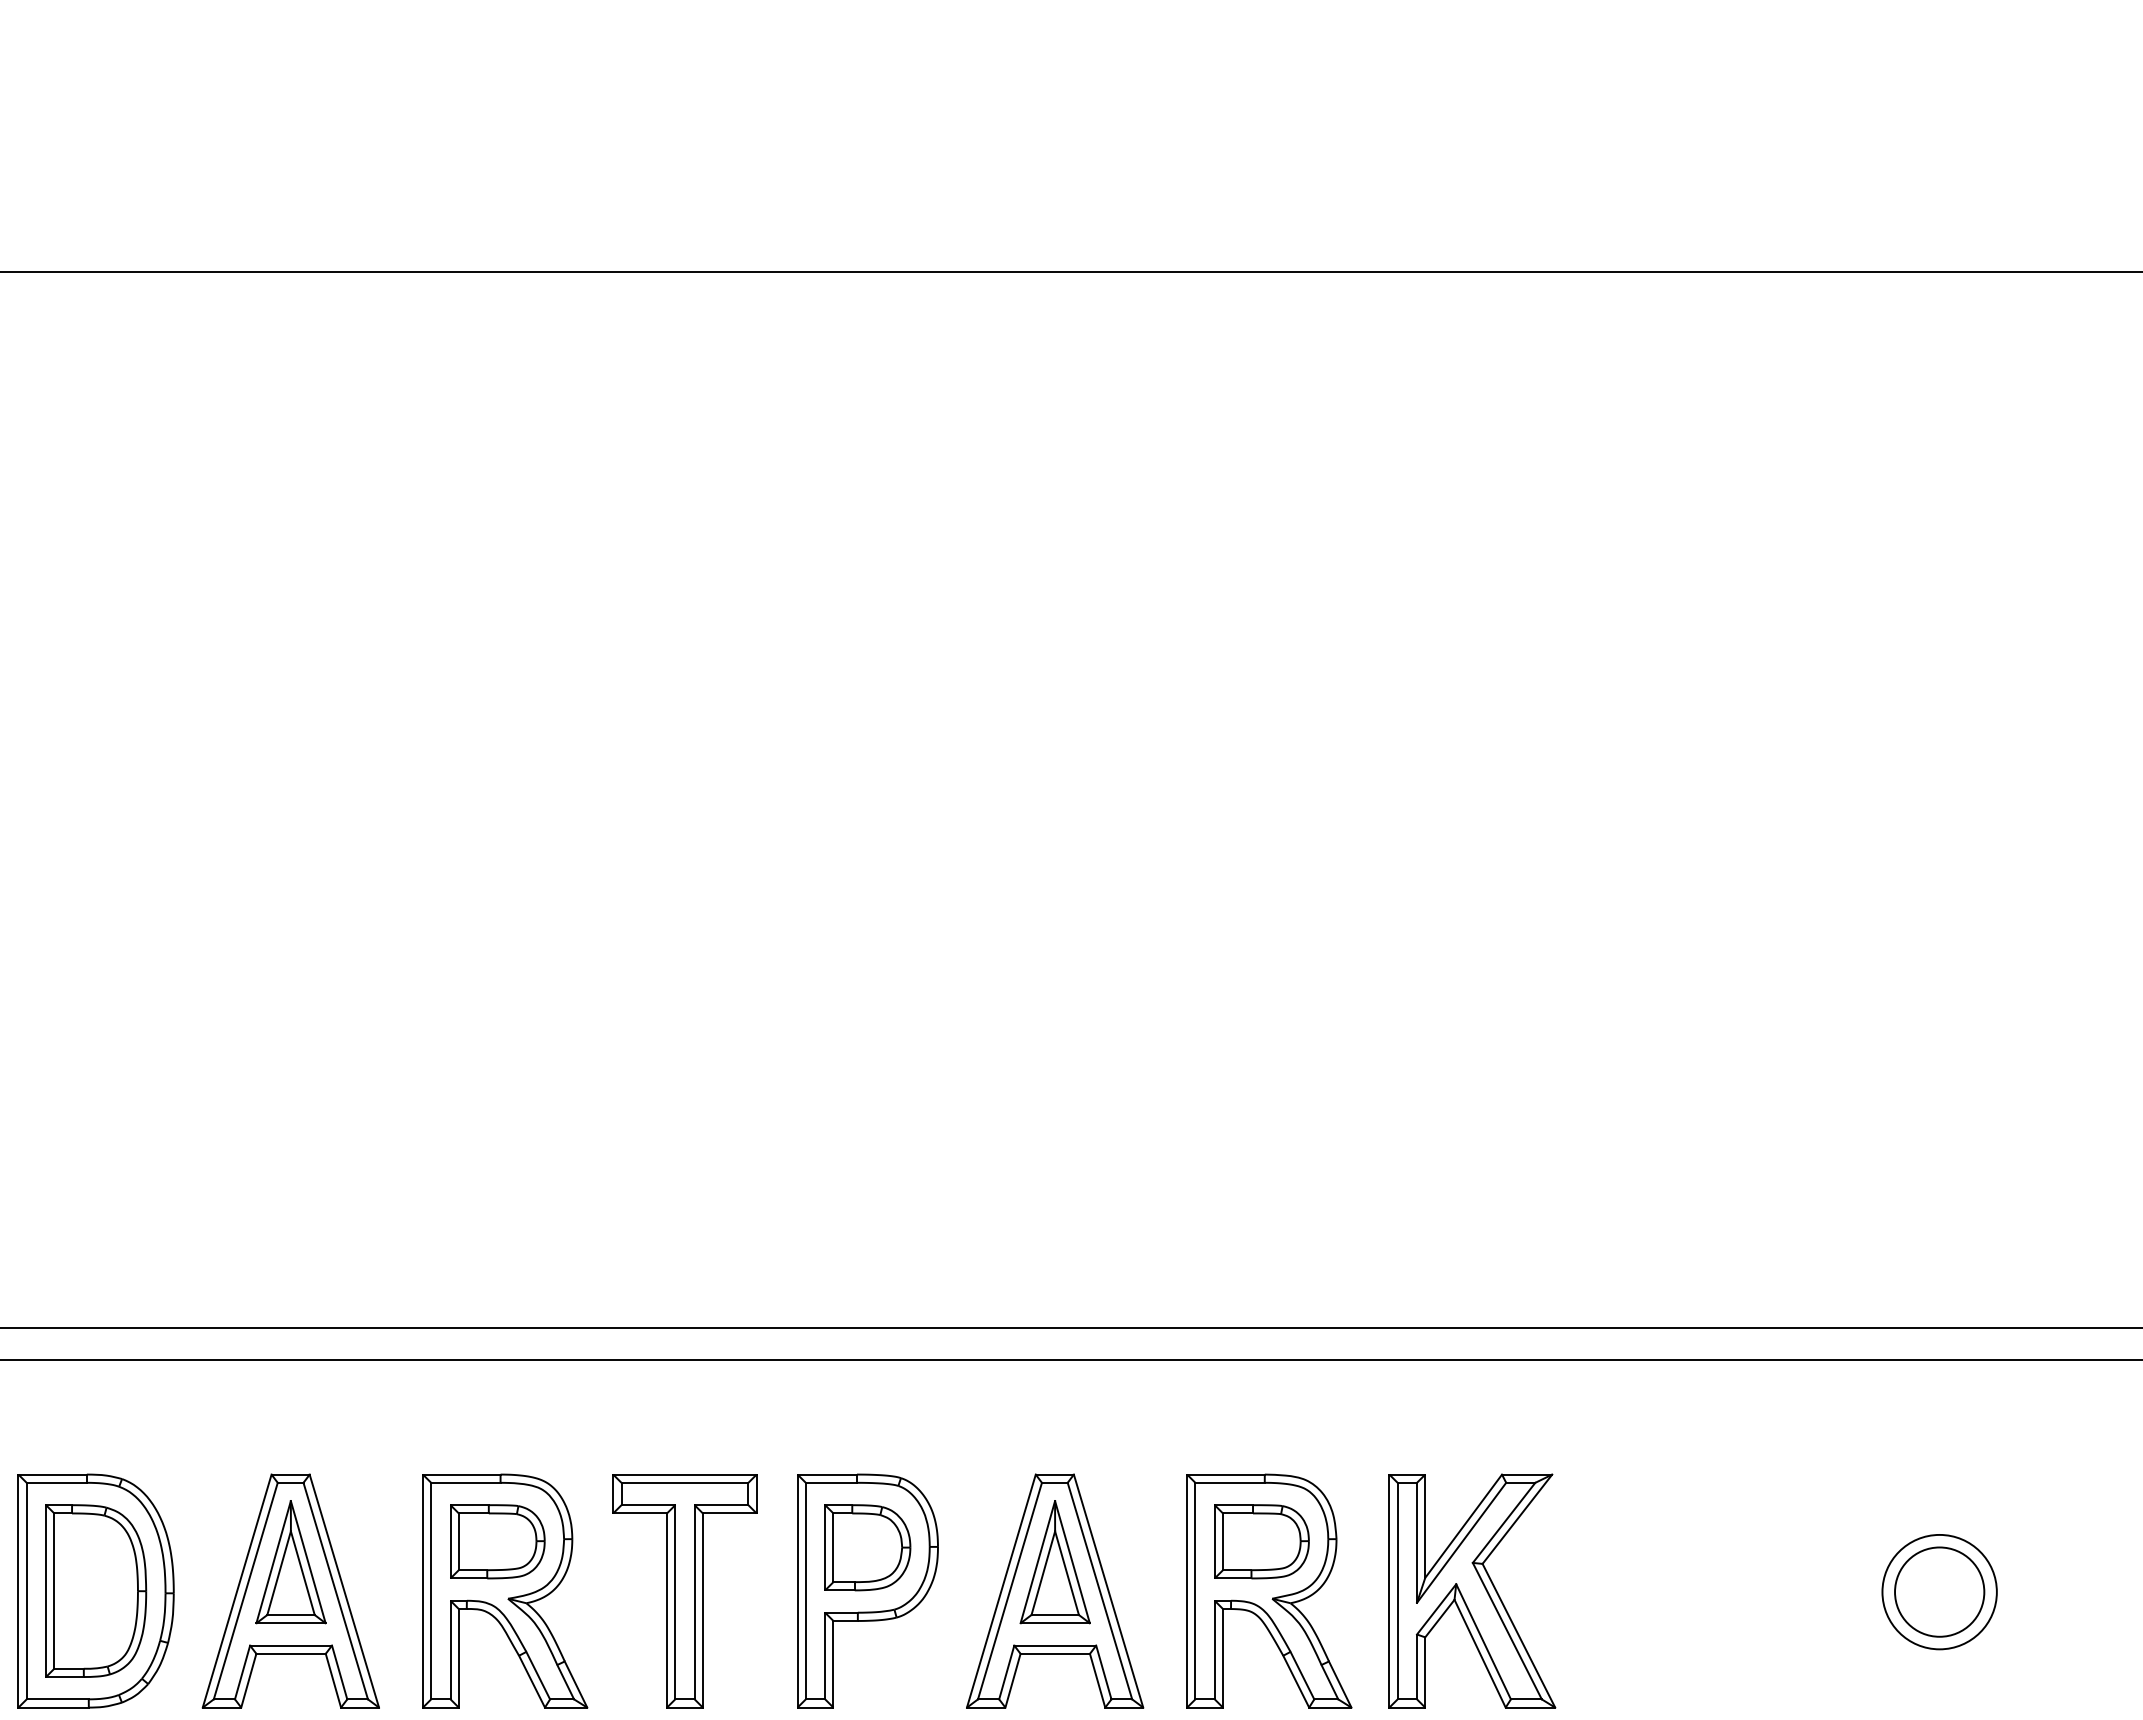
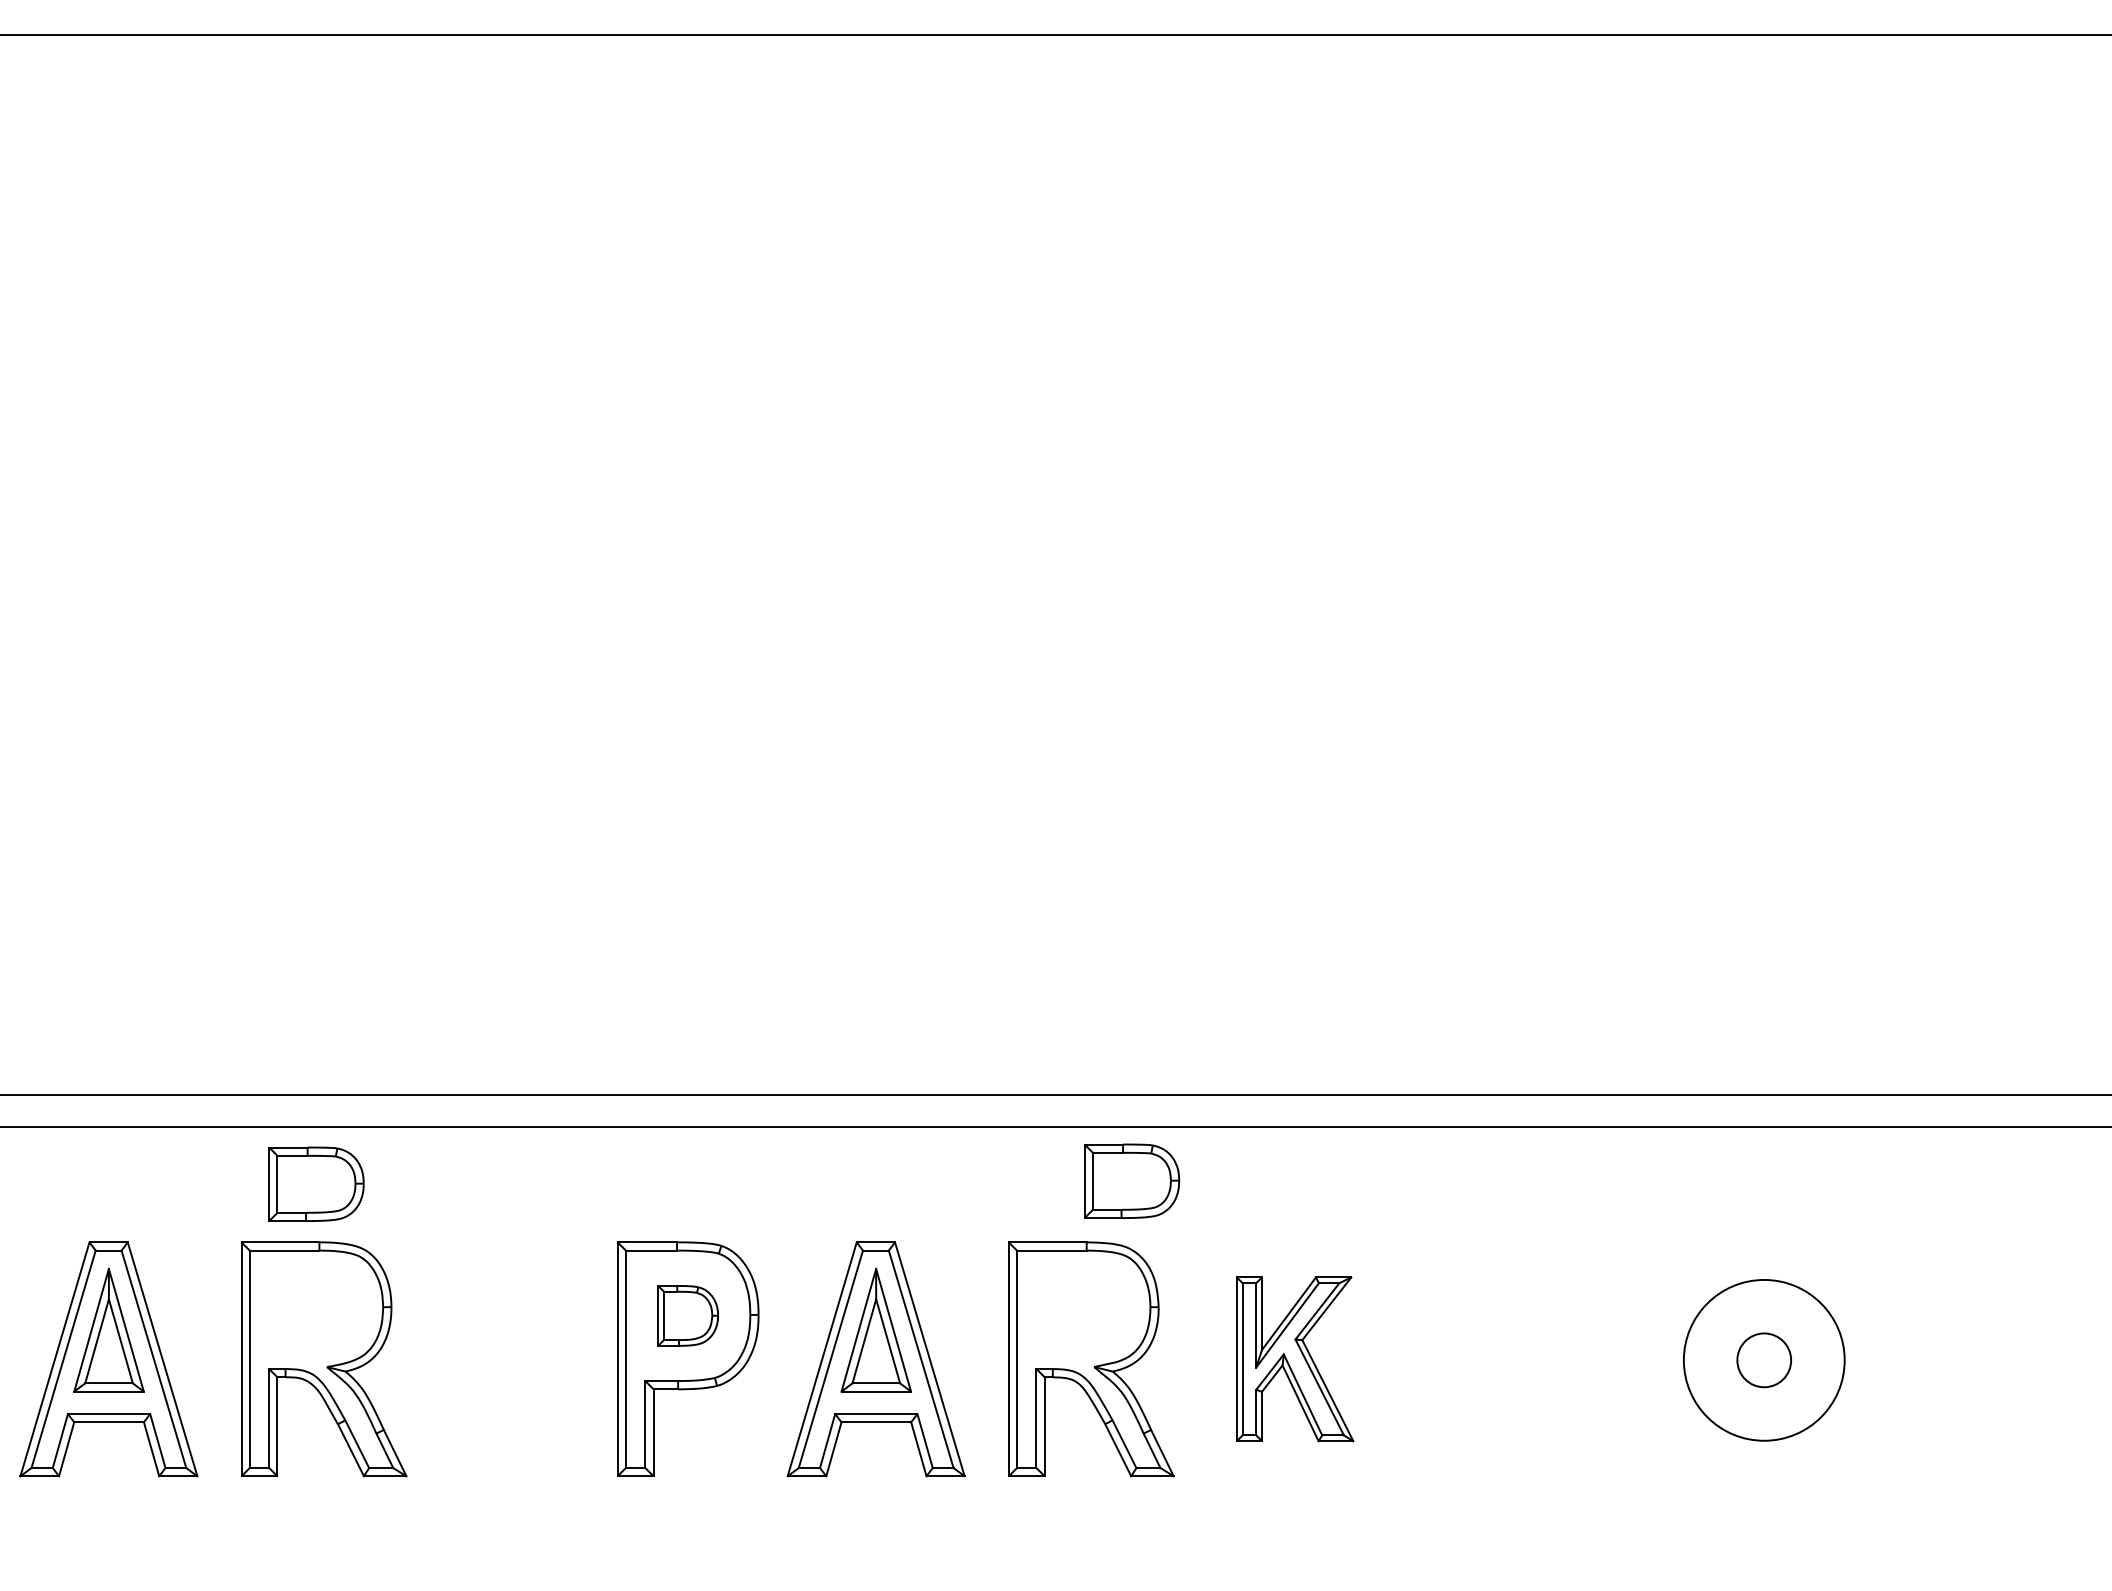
part: (497, 1541) -> (316, 1184), moved
part: (1261, 1541) -> (1131, 1181), moved
part: (867, 1547) -> (687, 1315), size x0.7
part: (1472, 1590) -> (1295, 1358), size x0.7
part: (684, 1591) -> (504, 1359), removed
circle: (1939, 1591) -> (1764, 1359), size x0.6
circle: (1939, 1591) -> (1764, 1359), size x1.4

